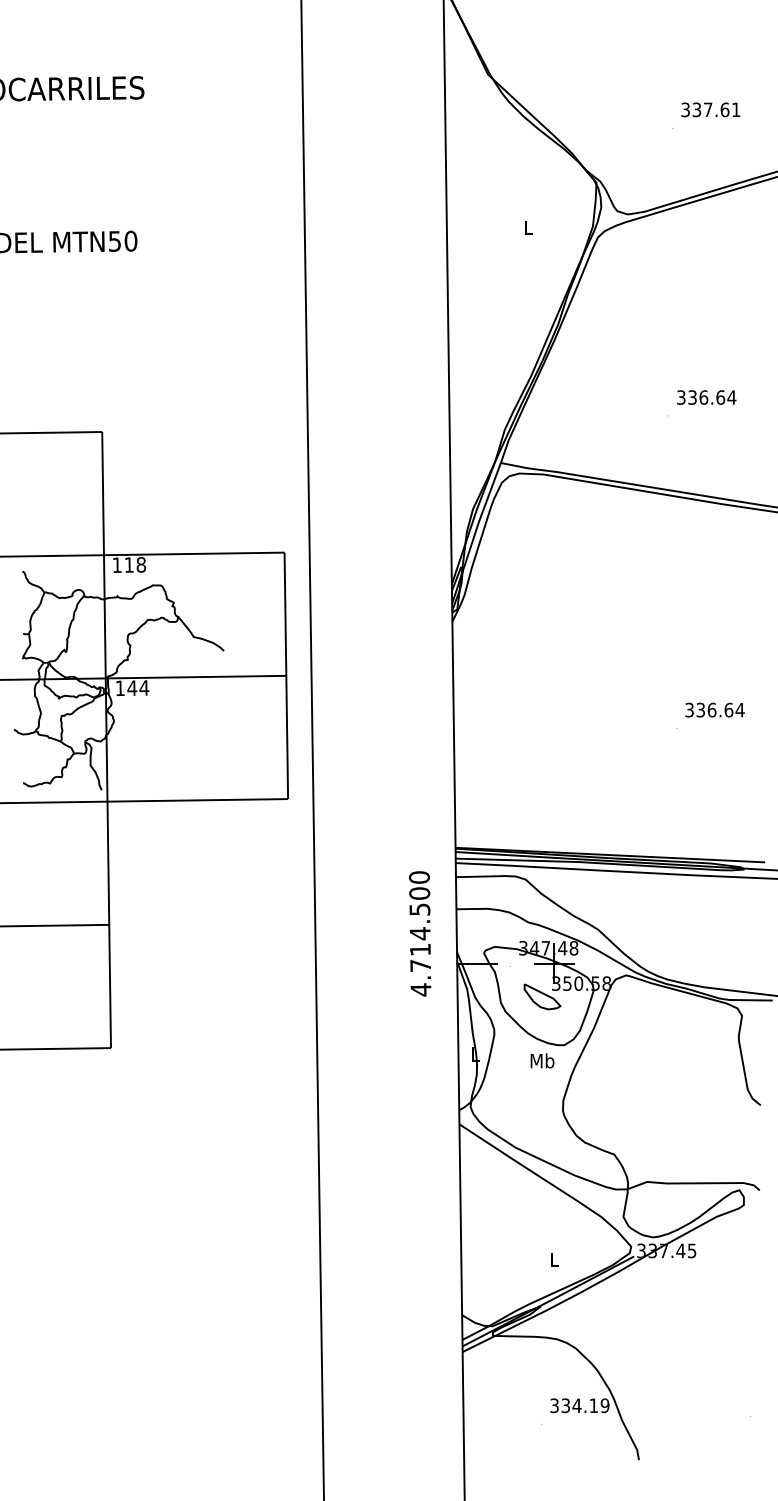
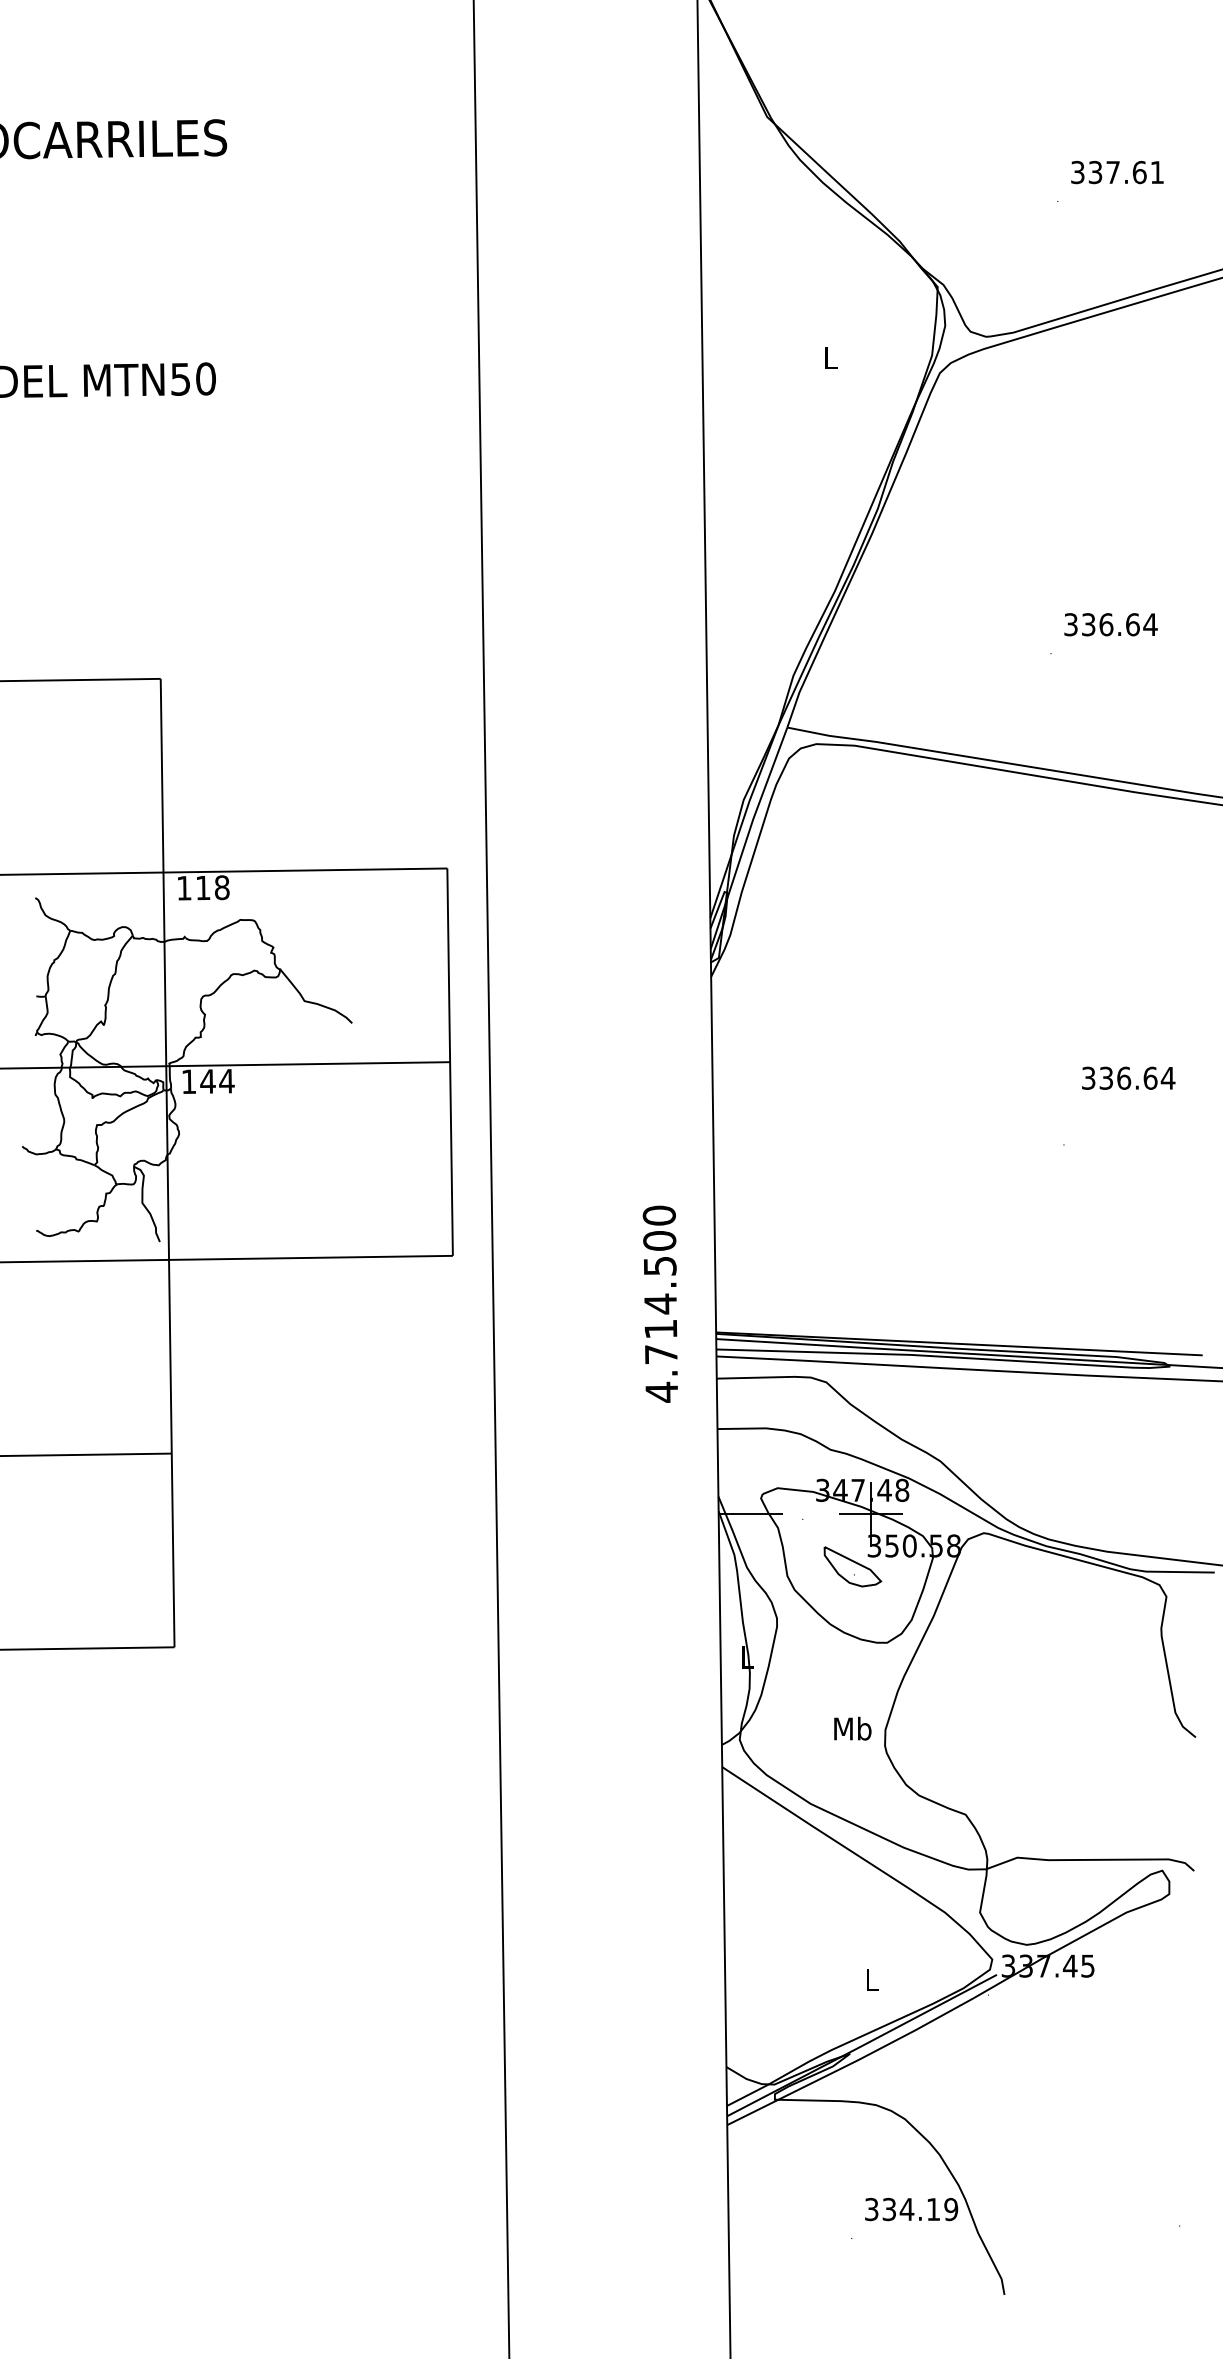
text: (714, 709) -> (1127, 1077), moved
text: (420, 933) -> (661, 1303), moved
text: (542, 1060) -> (852, 1728), moved

